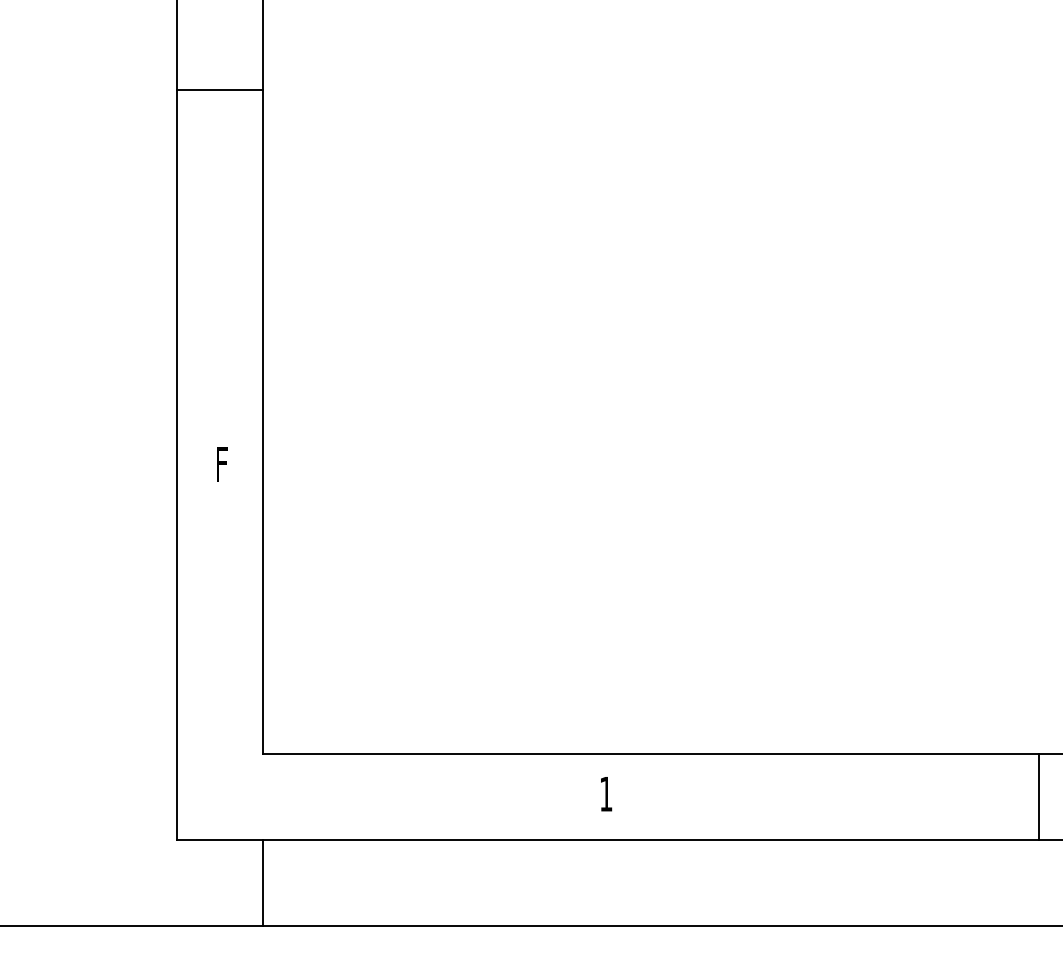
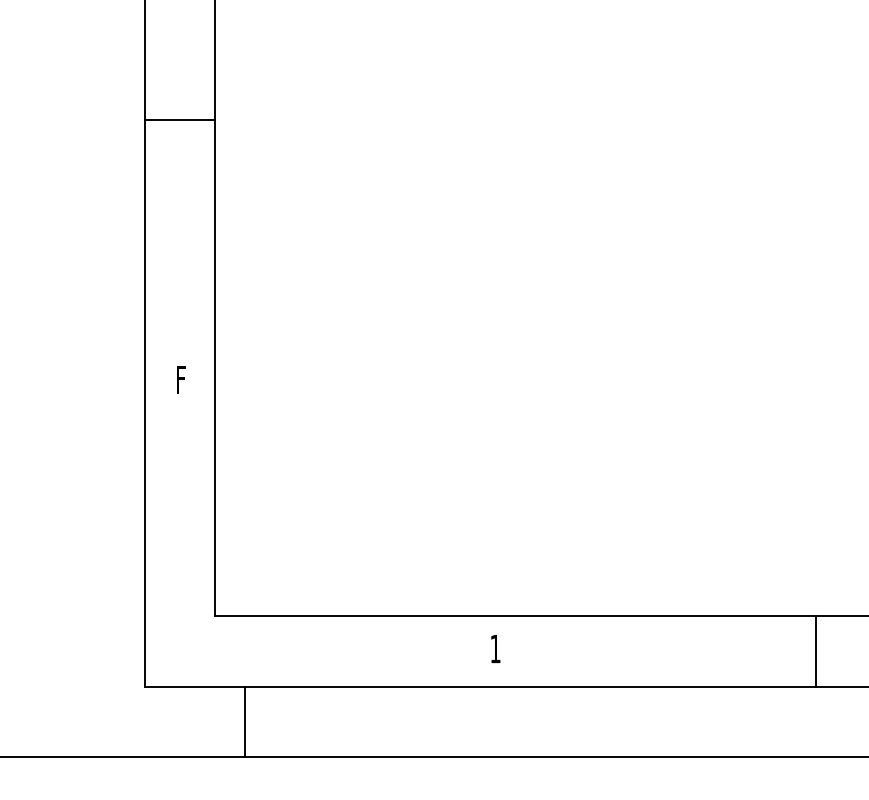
line: (219, 90) -> (179, 120), moved
line: (1039, 796) -> (816, 650), moved
line: (263, 883) -> (244, 722), moved

